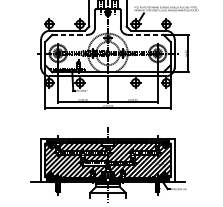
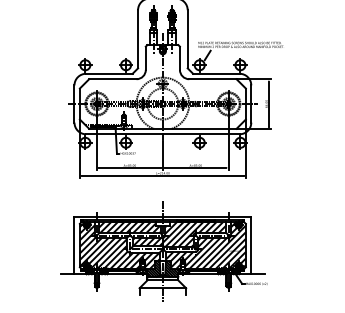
line: (69, 35) -> (112, 79), dashed -> solid
line: (145, 35) -> (212, 79), dashed -> solid

